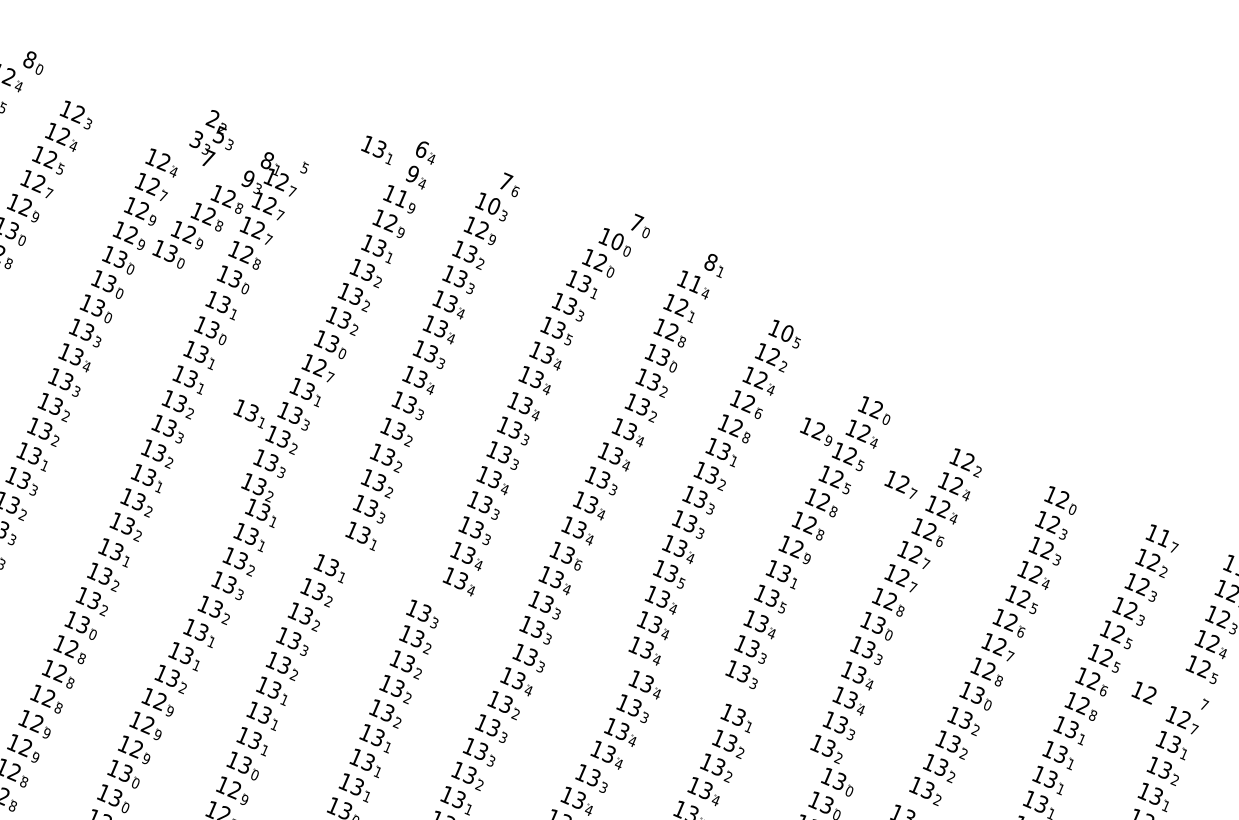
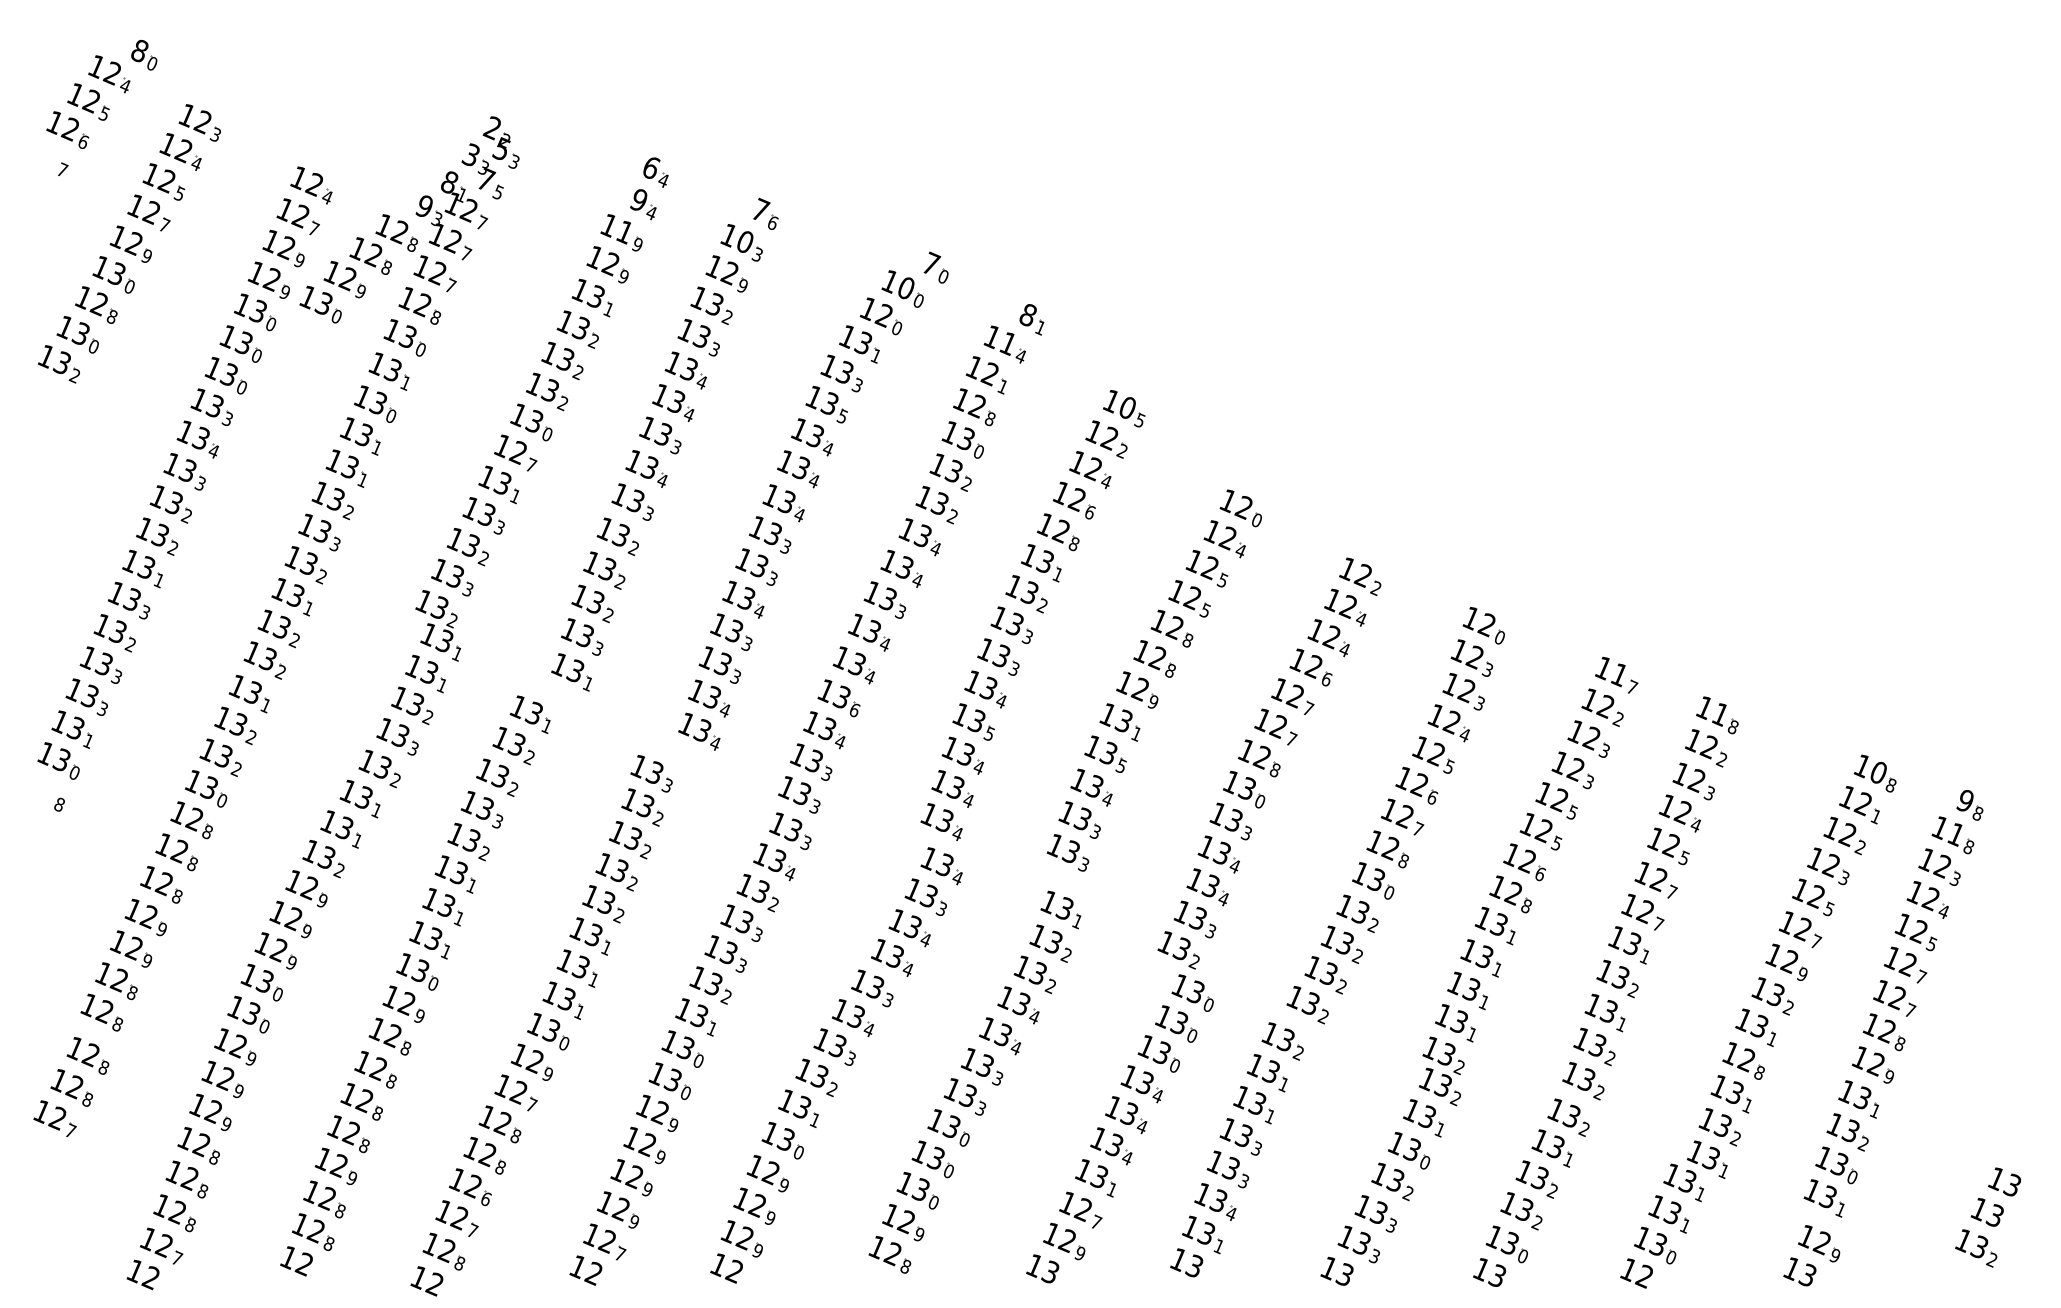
part: (211, 137) -> (490, 152), moved
part: (376, 149) -> (591, 168), removed
part: (248, 413) -> (425, 512), removed
part: (816, 431) -> (1165, 535), removed
part: (900, 484) -> (1275, 604), removed
text: (1143, 692) -> (1650, 876), moved

